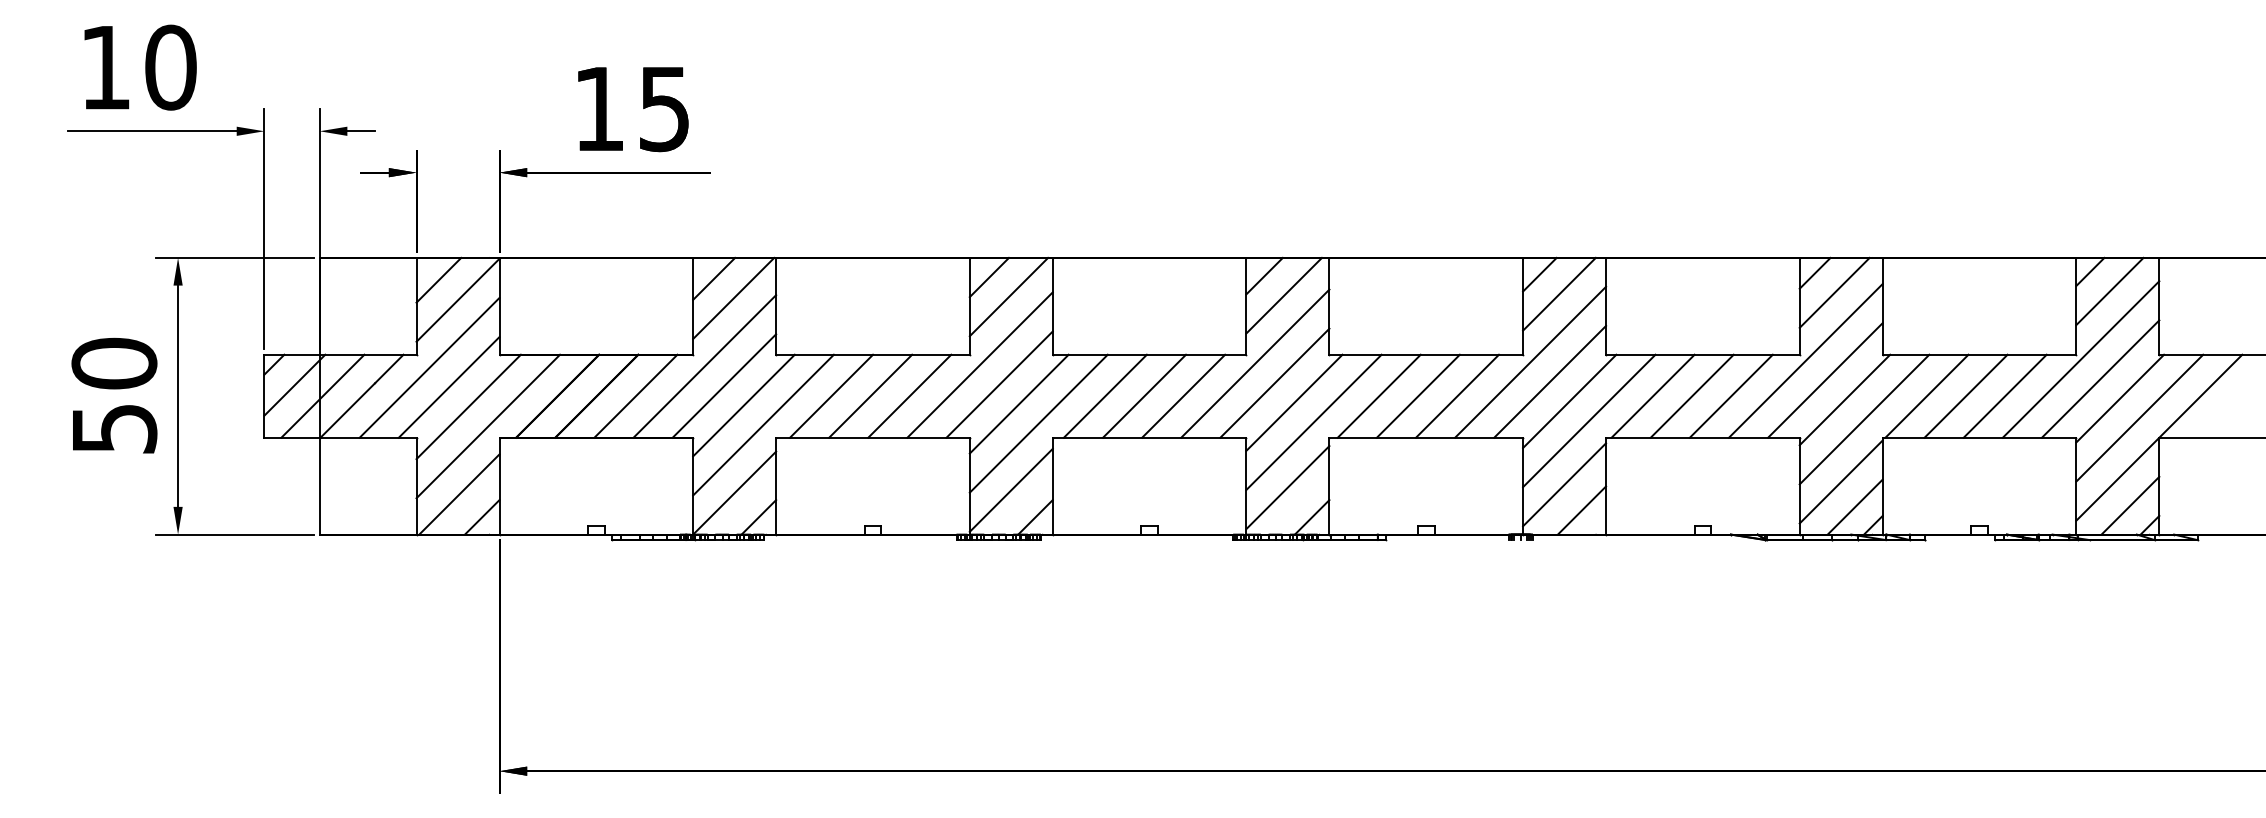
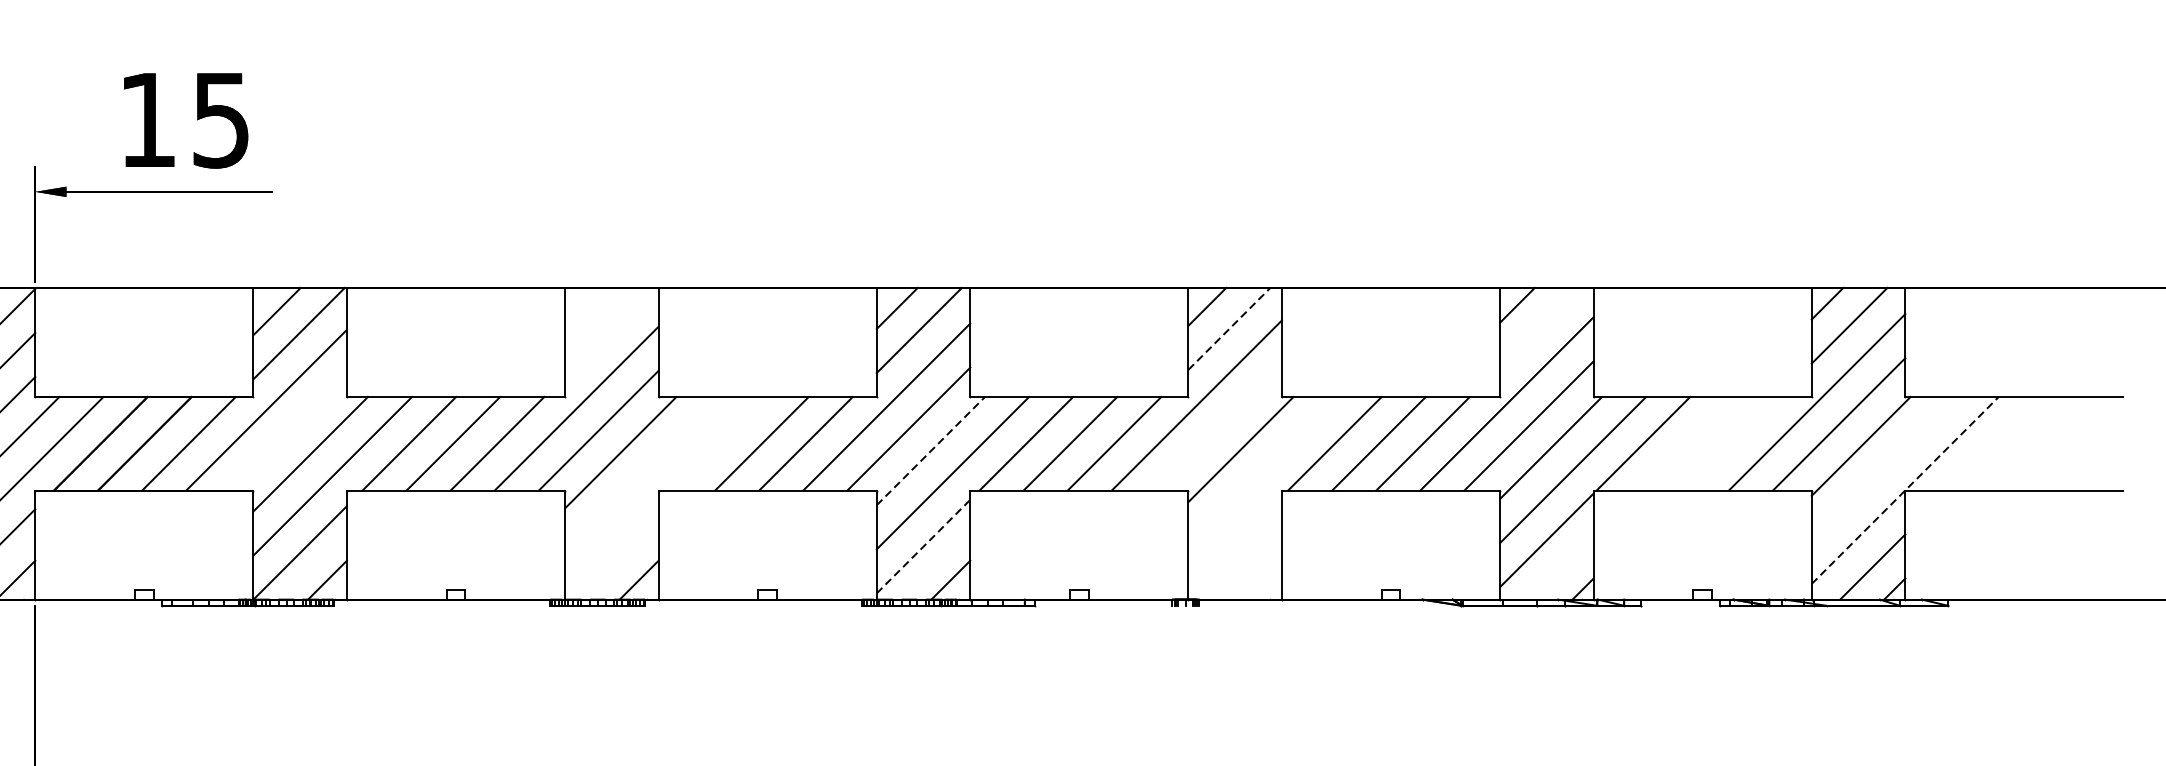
line: (988, 277) -> (586, 309), removed
line: (1834, 292) -> (1539, 326), removed
line: (1559, 293) -> (1229, 328), solid -> dashed
line: (1008, 296) -> (608, 331), removed
line: (1550, 381) -> (1219, 427), removed
line: (724, 385) -> (288, 431), removed
line: (1104, 395) -> (716, 442), removed
line: (1965, 395) -> (1686, 442), removed
line: (2004, 395) -> (1730, 442), removed
line: (1294, 402) -> (930, 450), solid -> dashed
line: (2139, 417) -> (1882, 467), removed
line: (1589, 420) -> (1263, 471), removed
line: (1038, 423) -> (642, 474), removed
line: (2159, 437) -> (1905, 490), solid -> dashed
line: (1564, 484) -> (1235, 543), removed
line: (1287, 487) -> (923, 546), solid -> dashed
line: (1010, 489) -> (610, 548), removed
line: (1854, 506) -> (1561, 567), removed
line: (1581, 510) -> (1254, 572), removed

